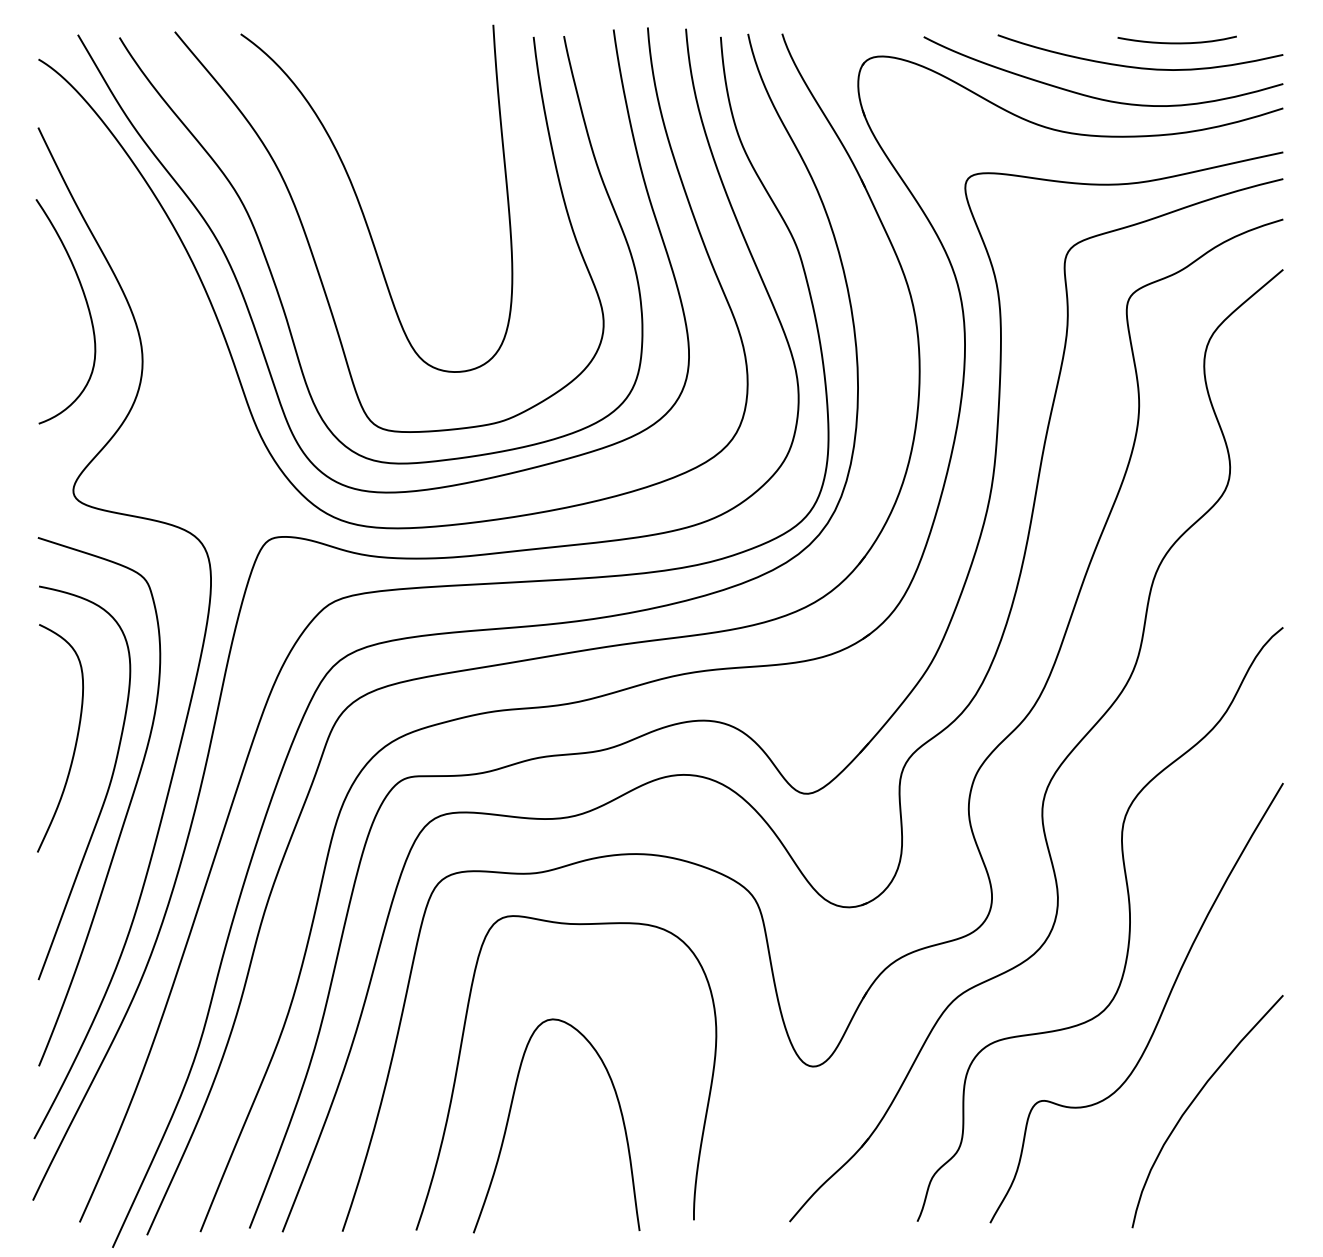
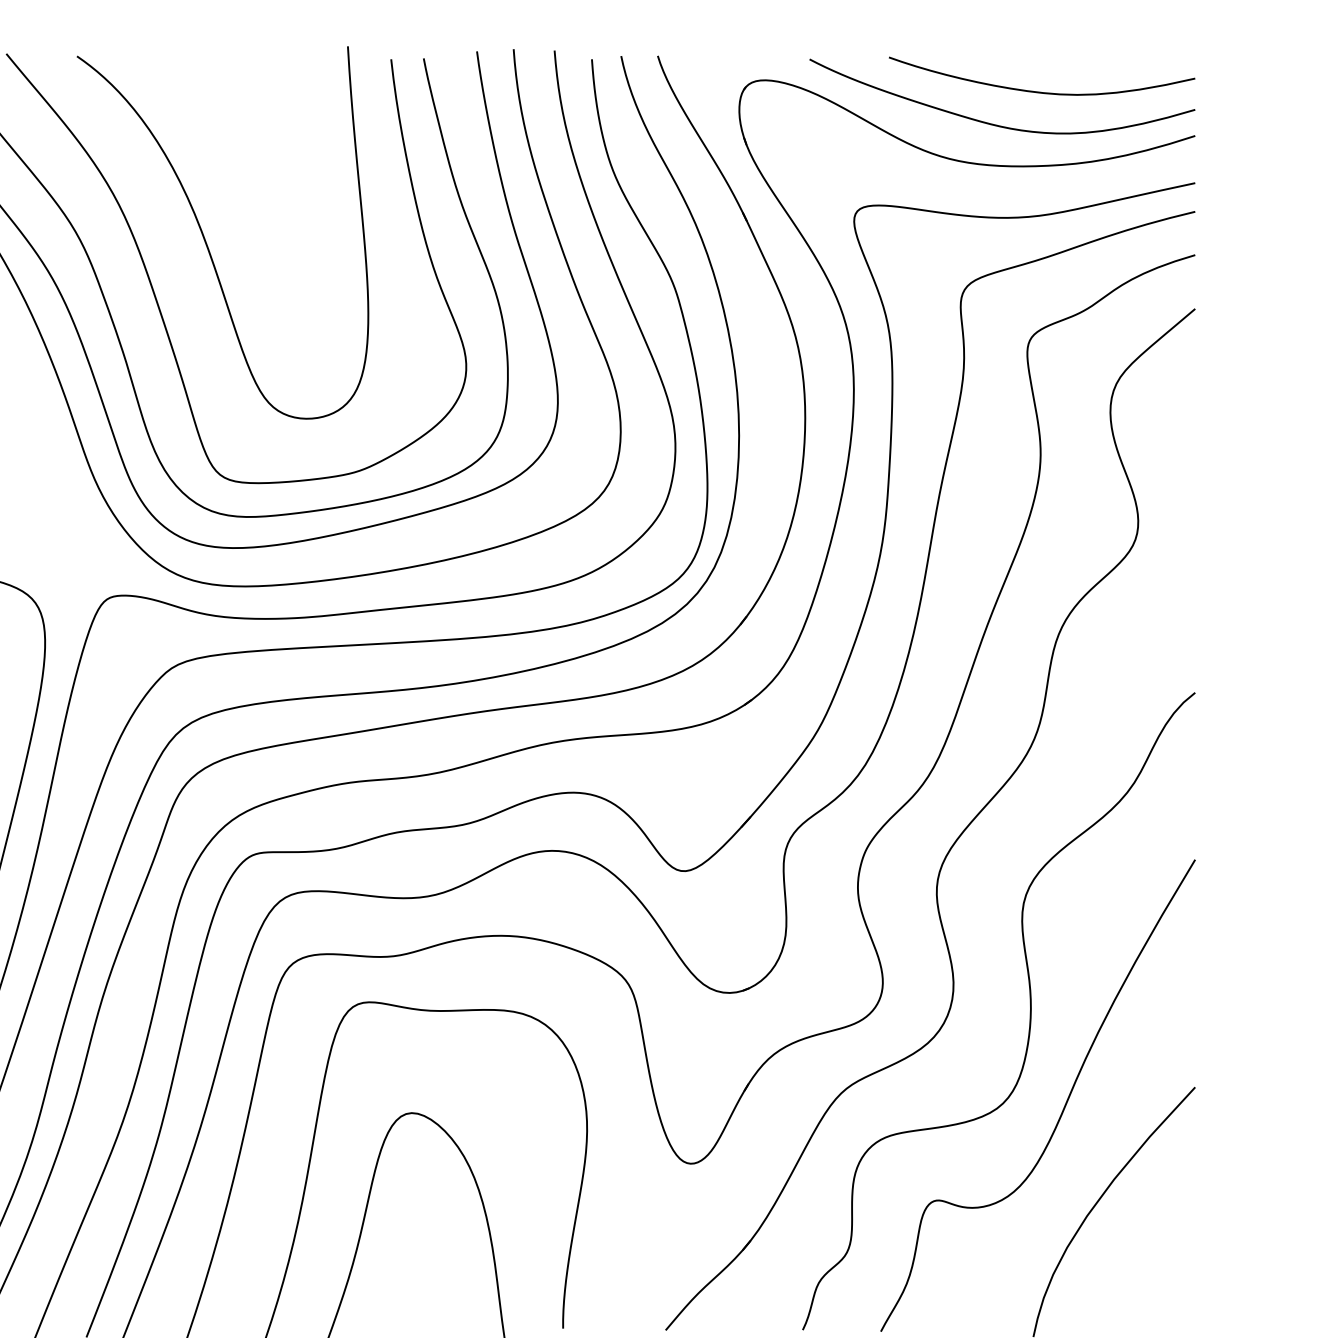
curve: (1176, 42) -> (1080, 65), removed

